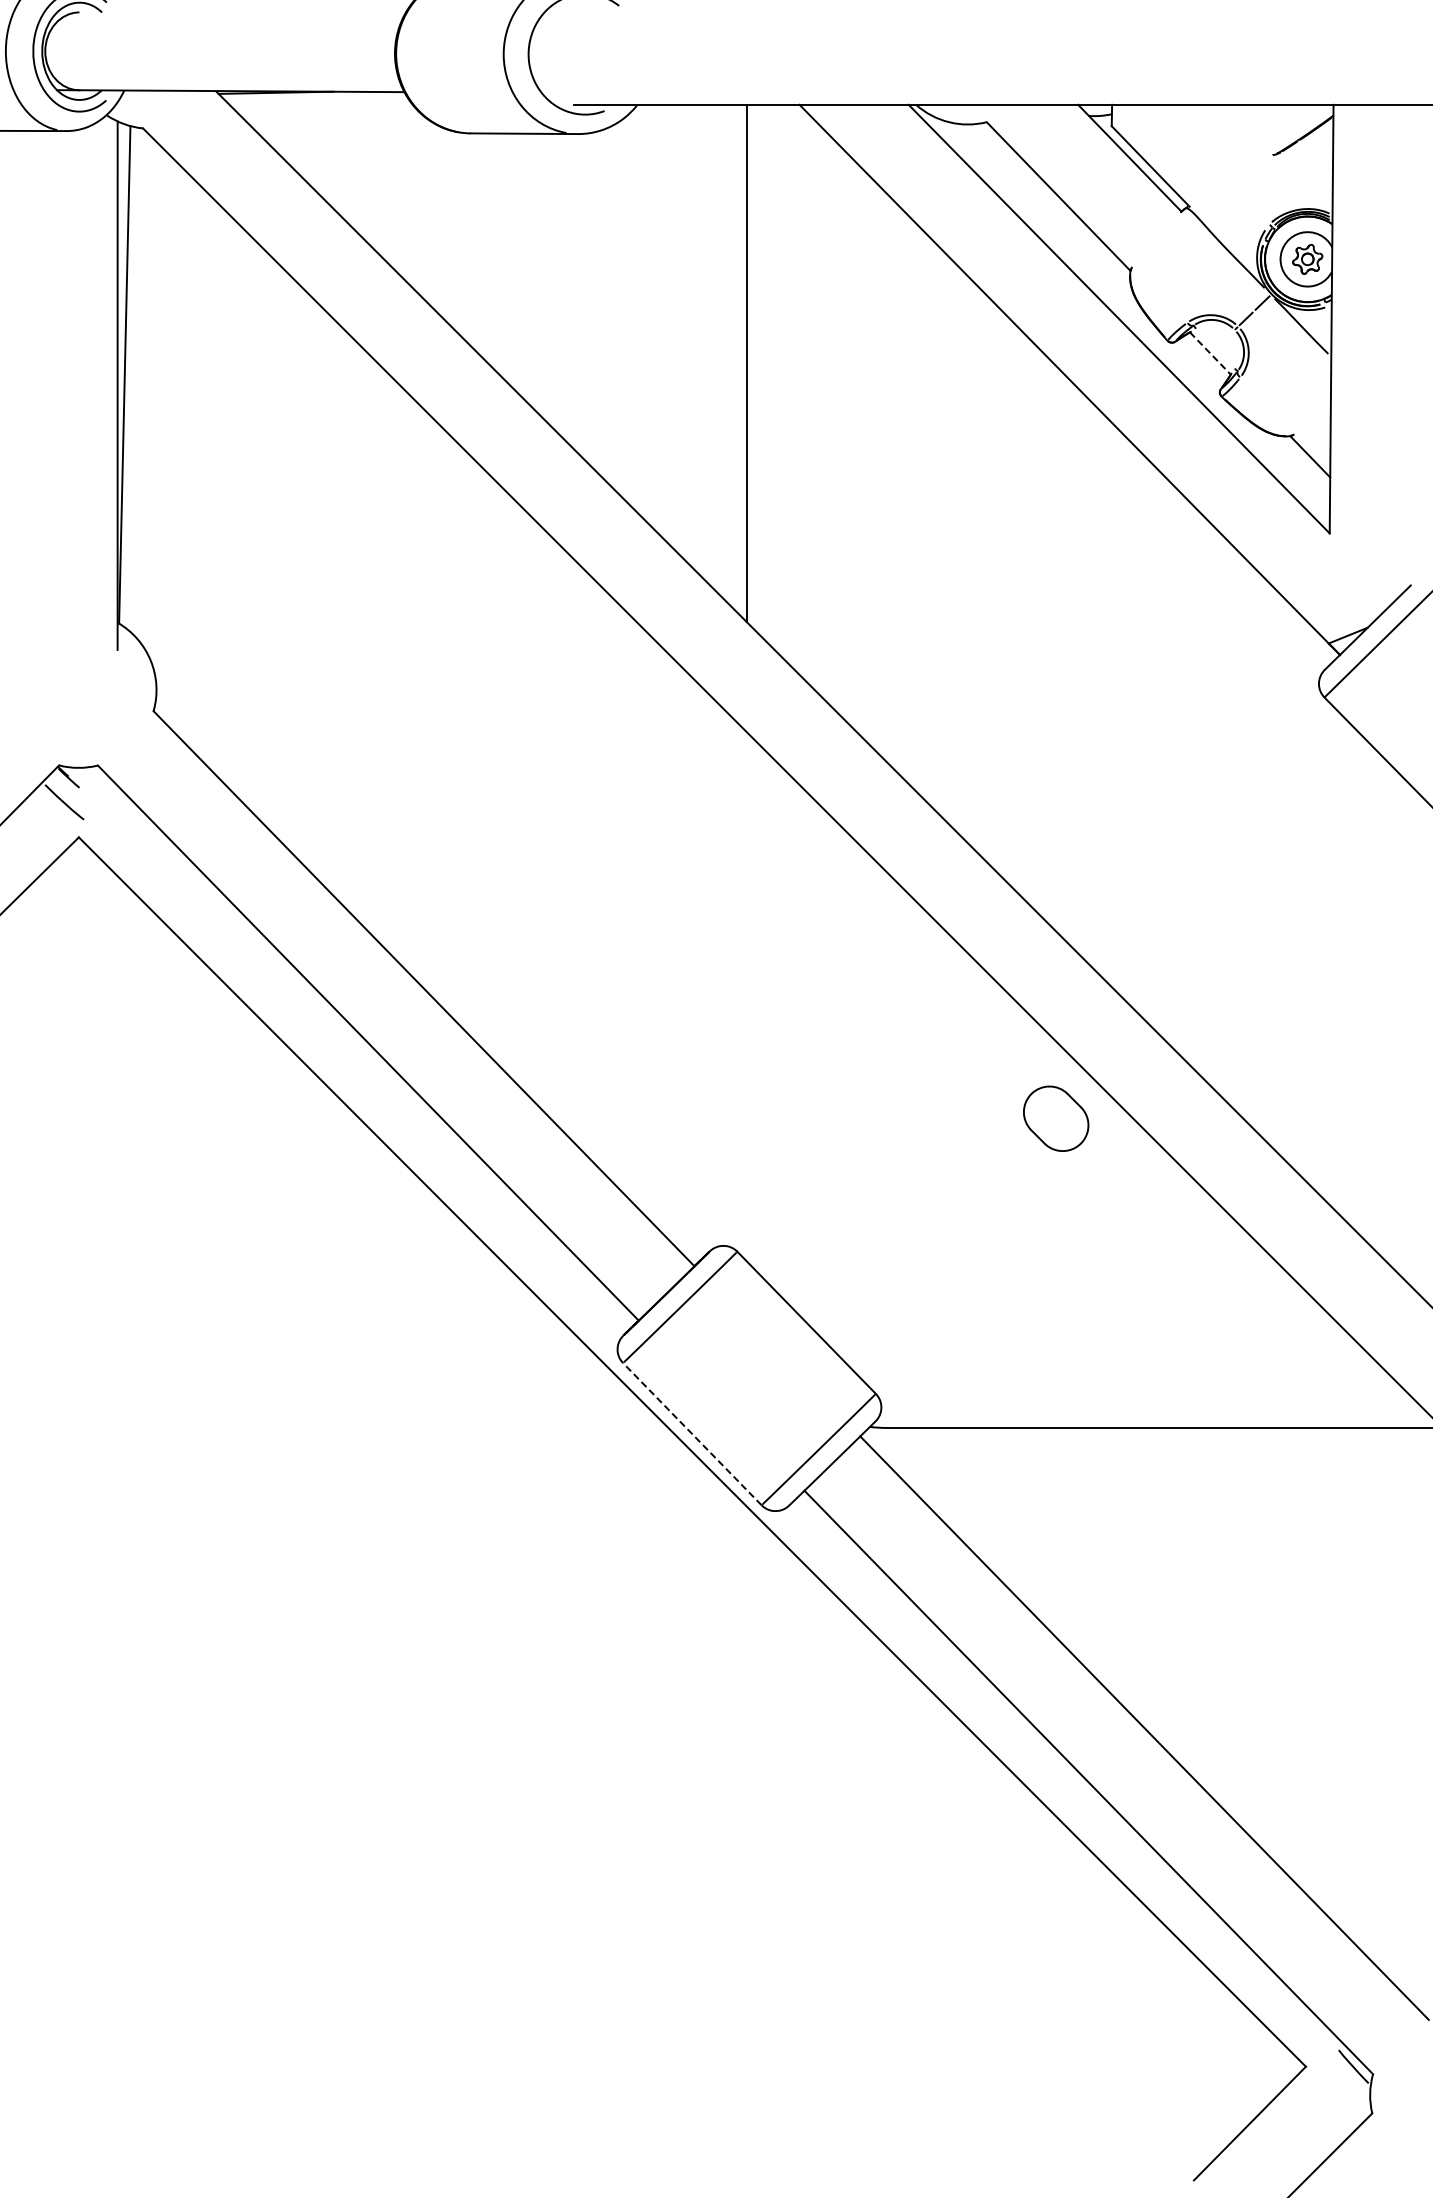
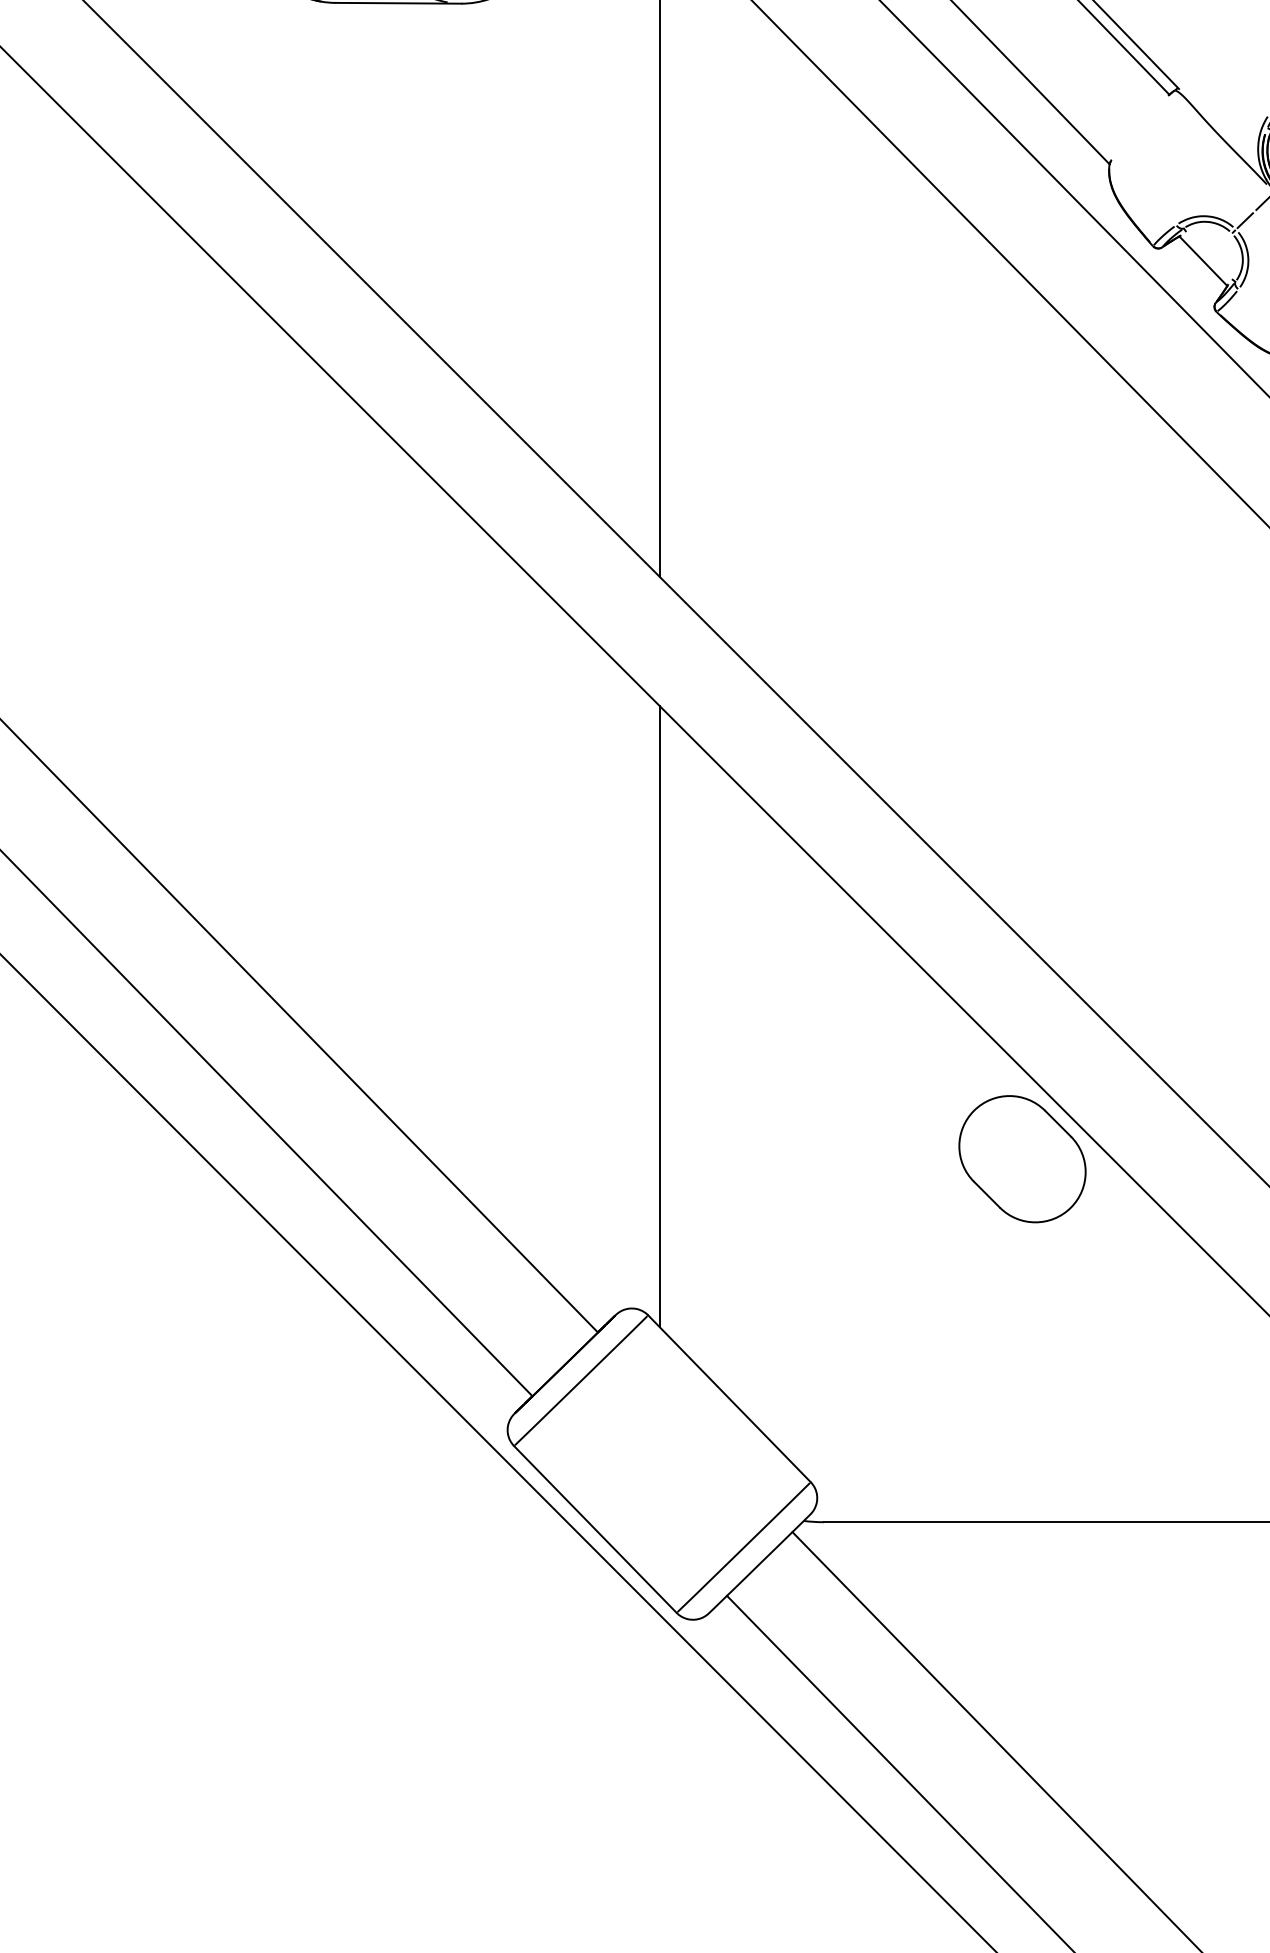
line: (1210, 353) -> (1203, 261), dashed -> solid
line: (747, 996) -> (660, 1015), added
part: (1055, 1118) -> (1021, 1159), size x1.67
line: (691, 1433) -> (594, 1528), dashed -> solid

